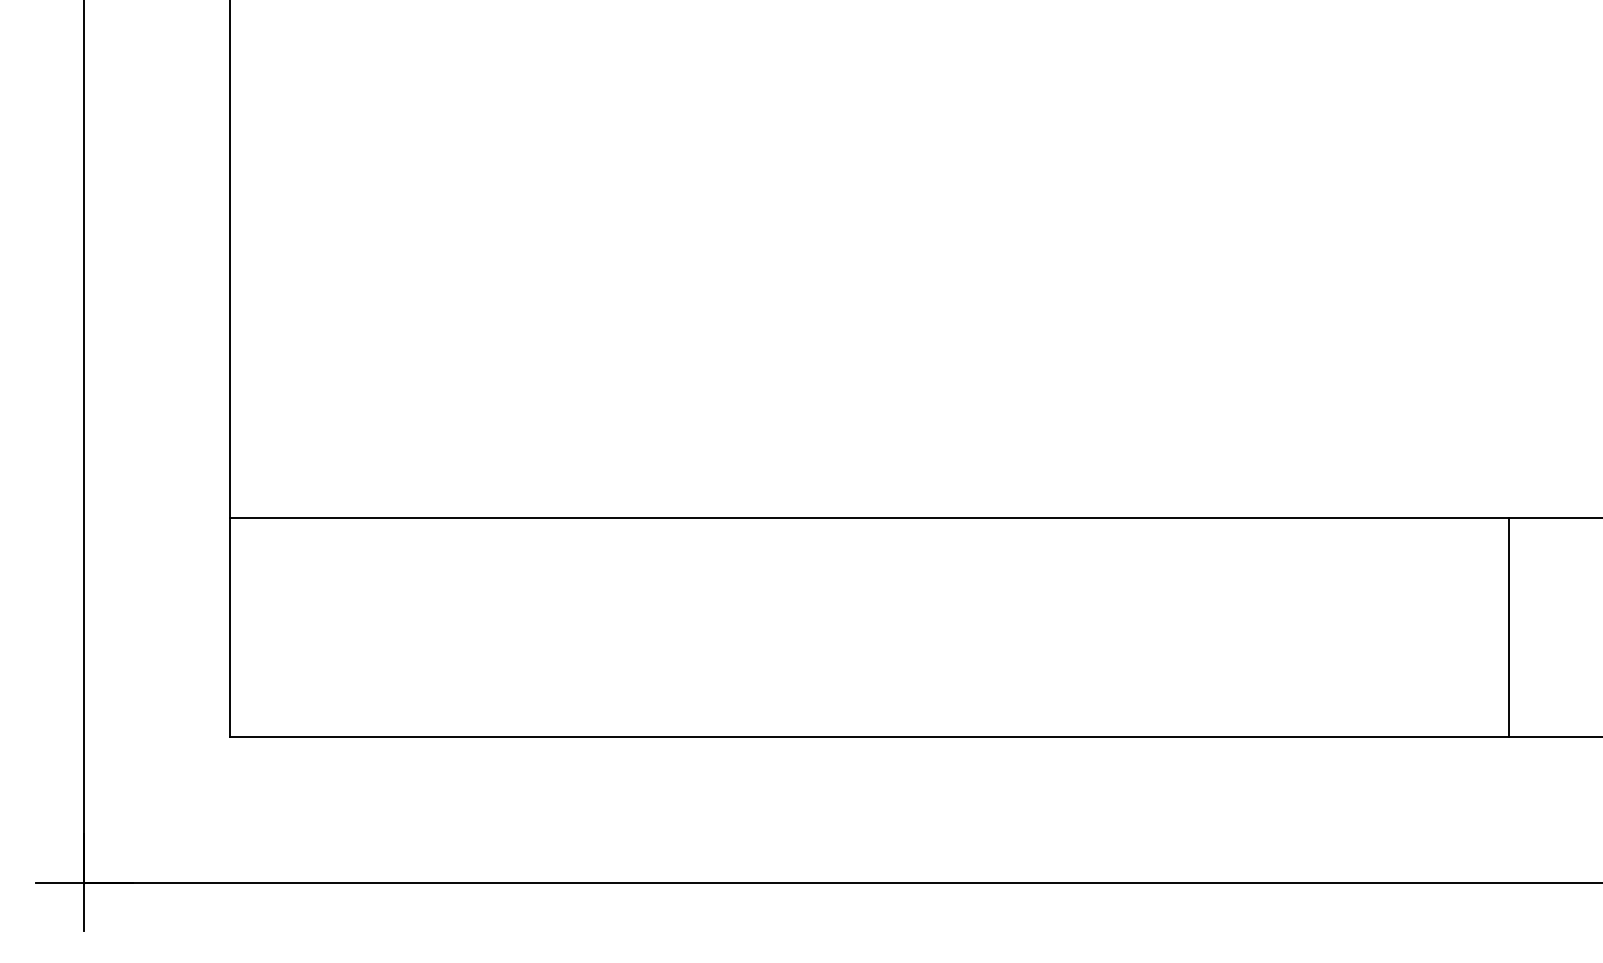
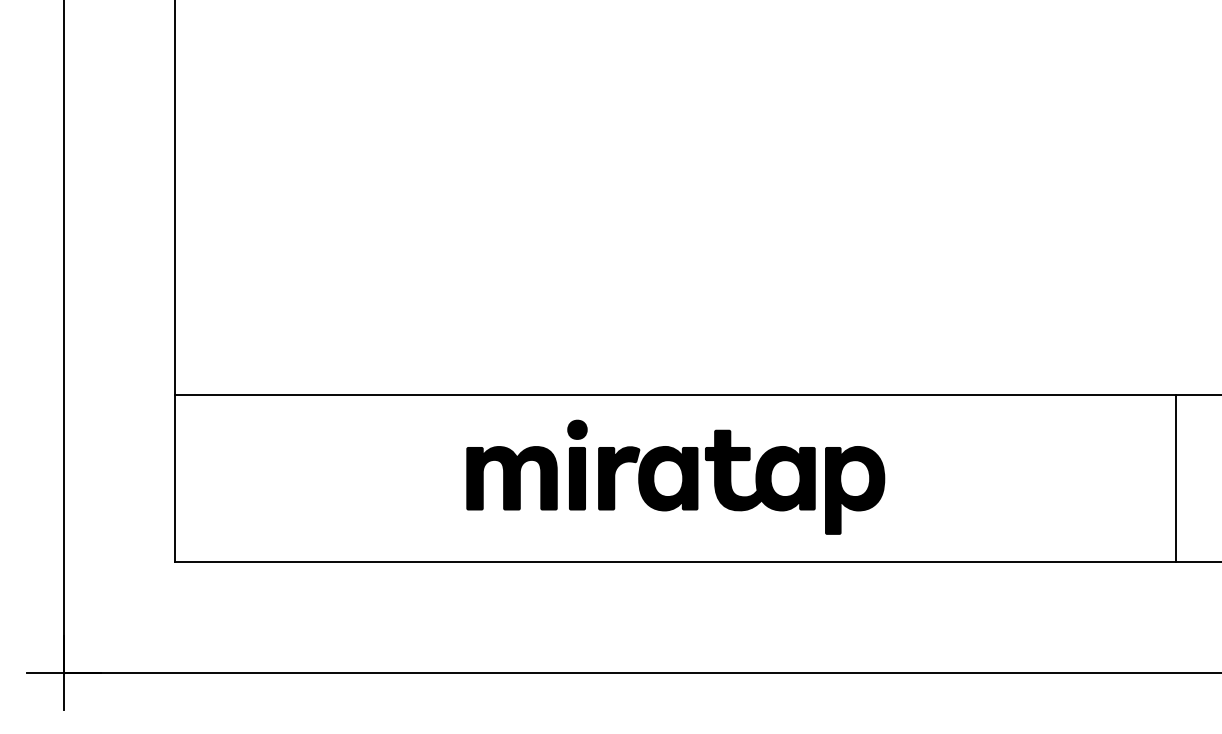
part: (886, 625) -> (675, 476), added
line: (1509, 626) -> (1176, 477), moved

